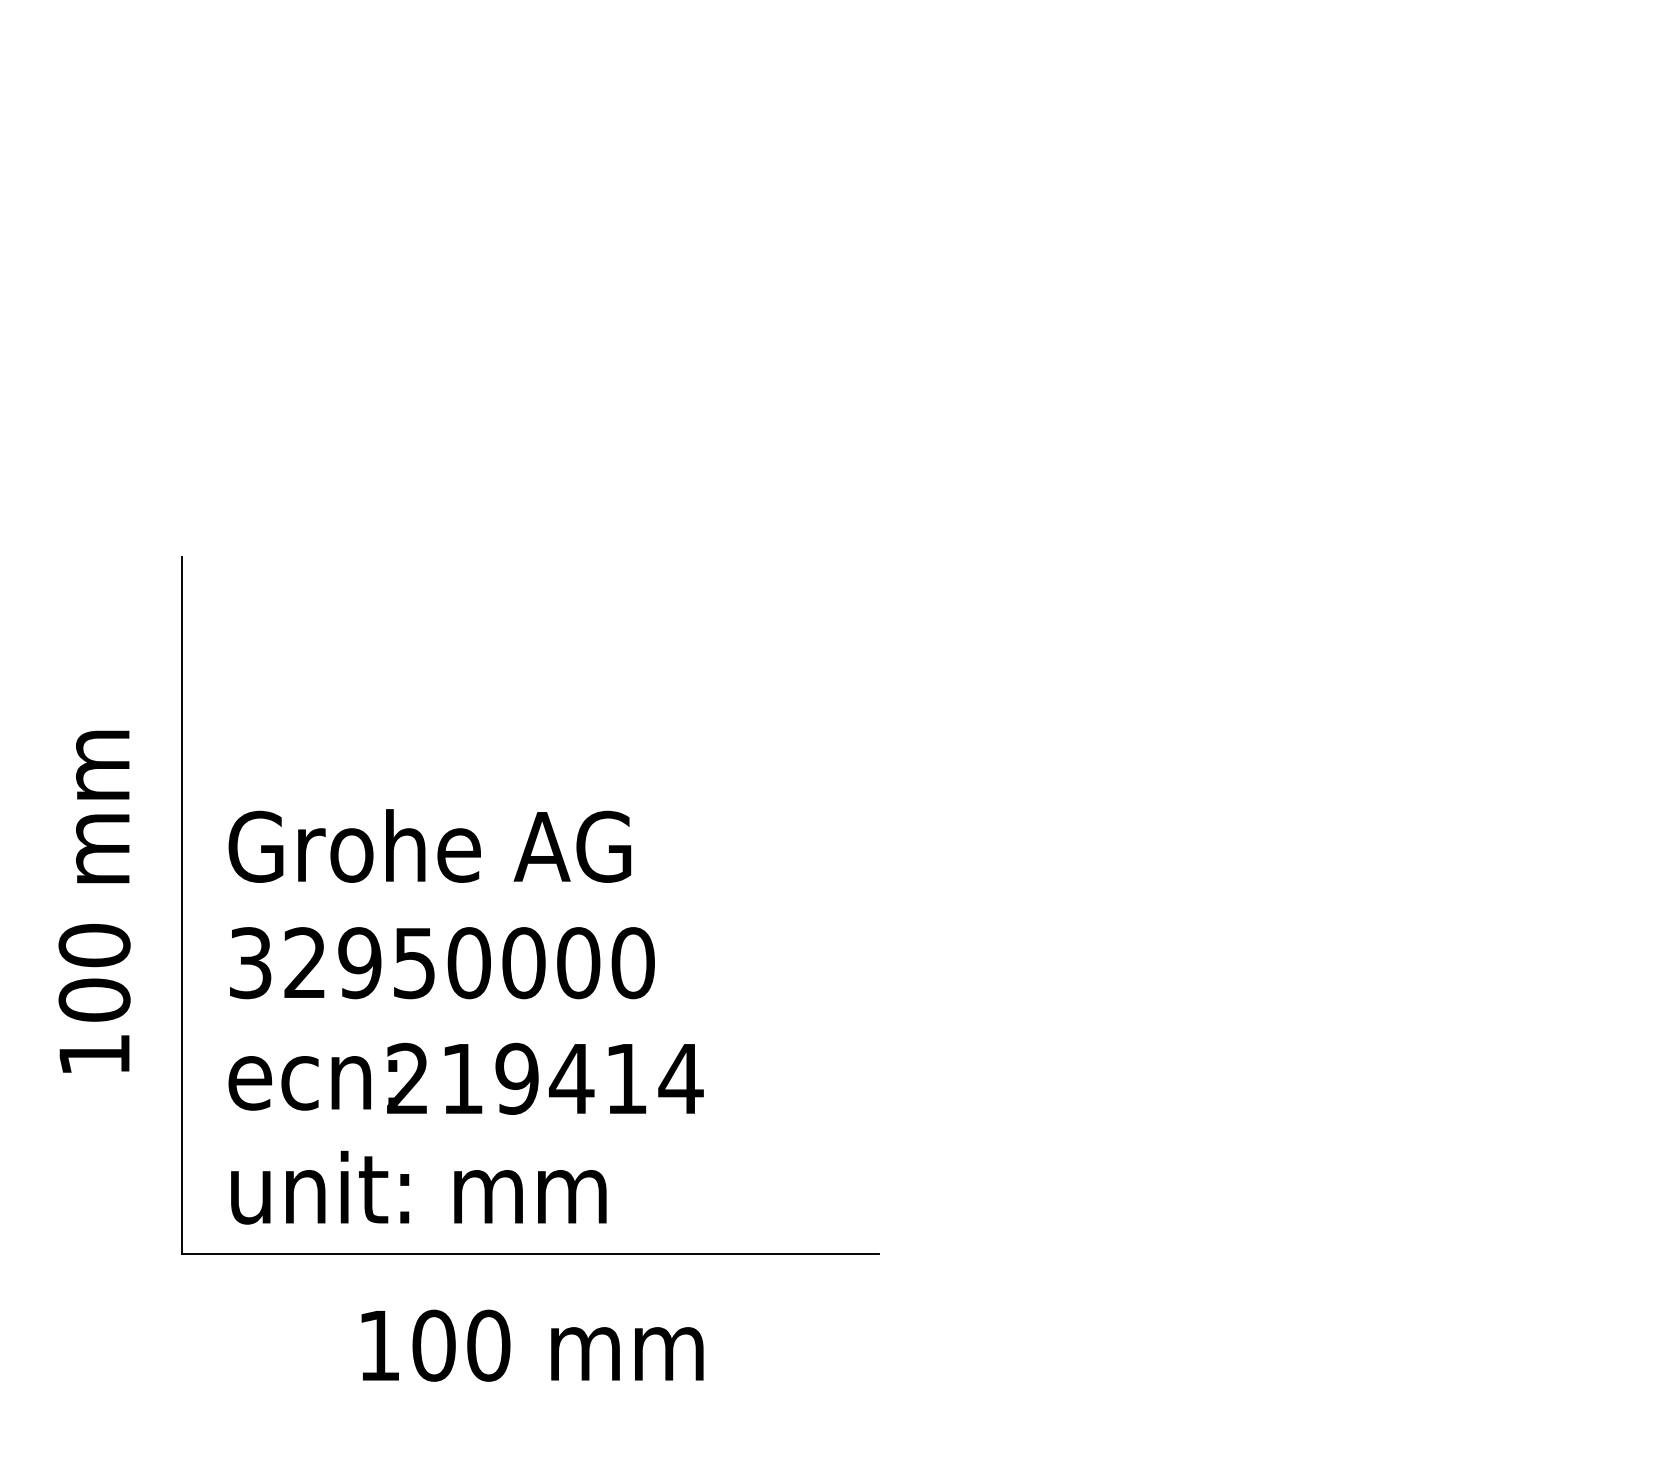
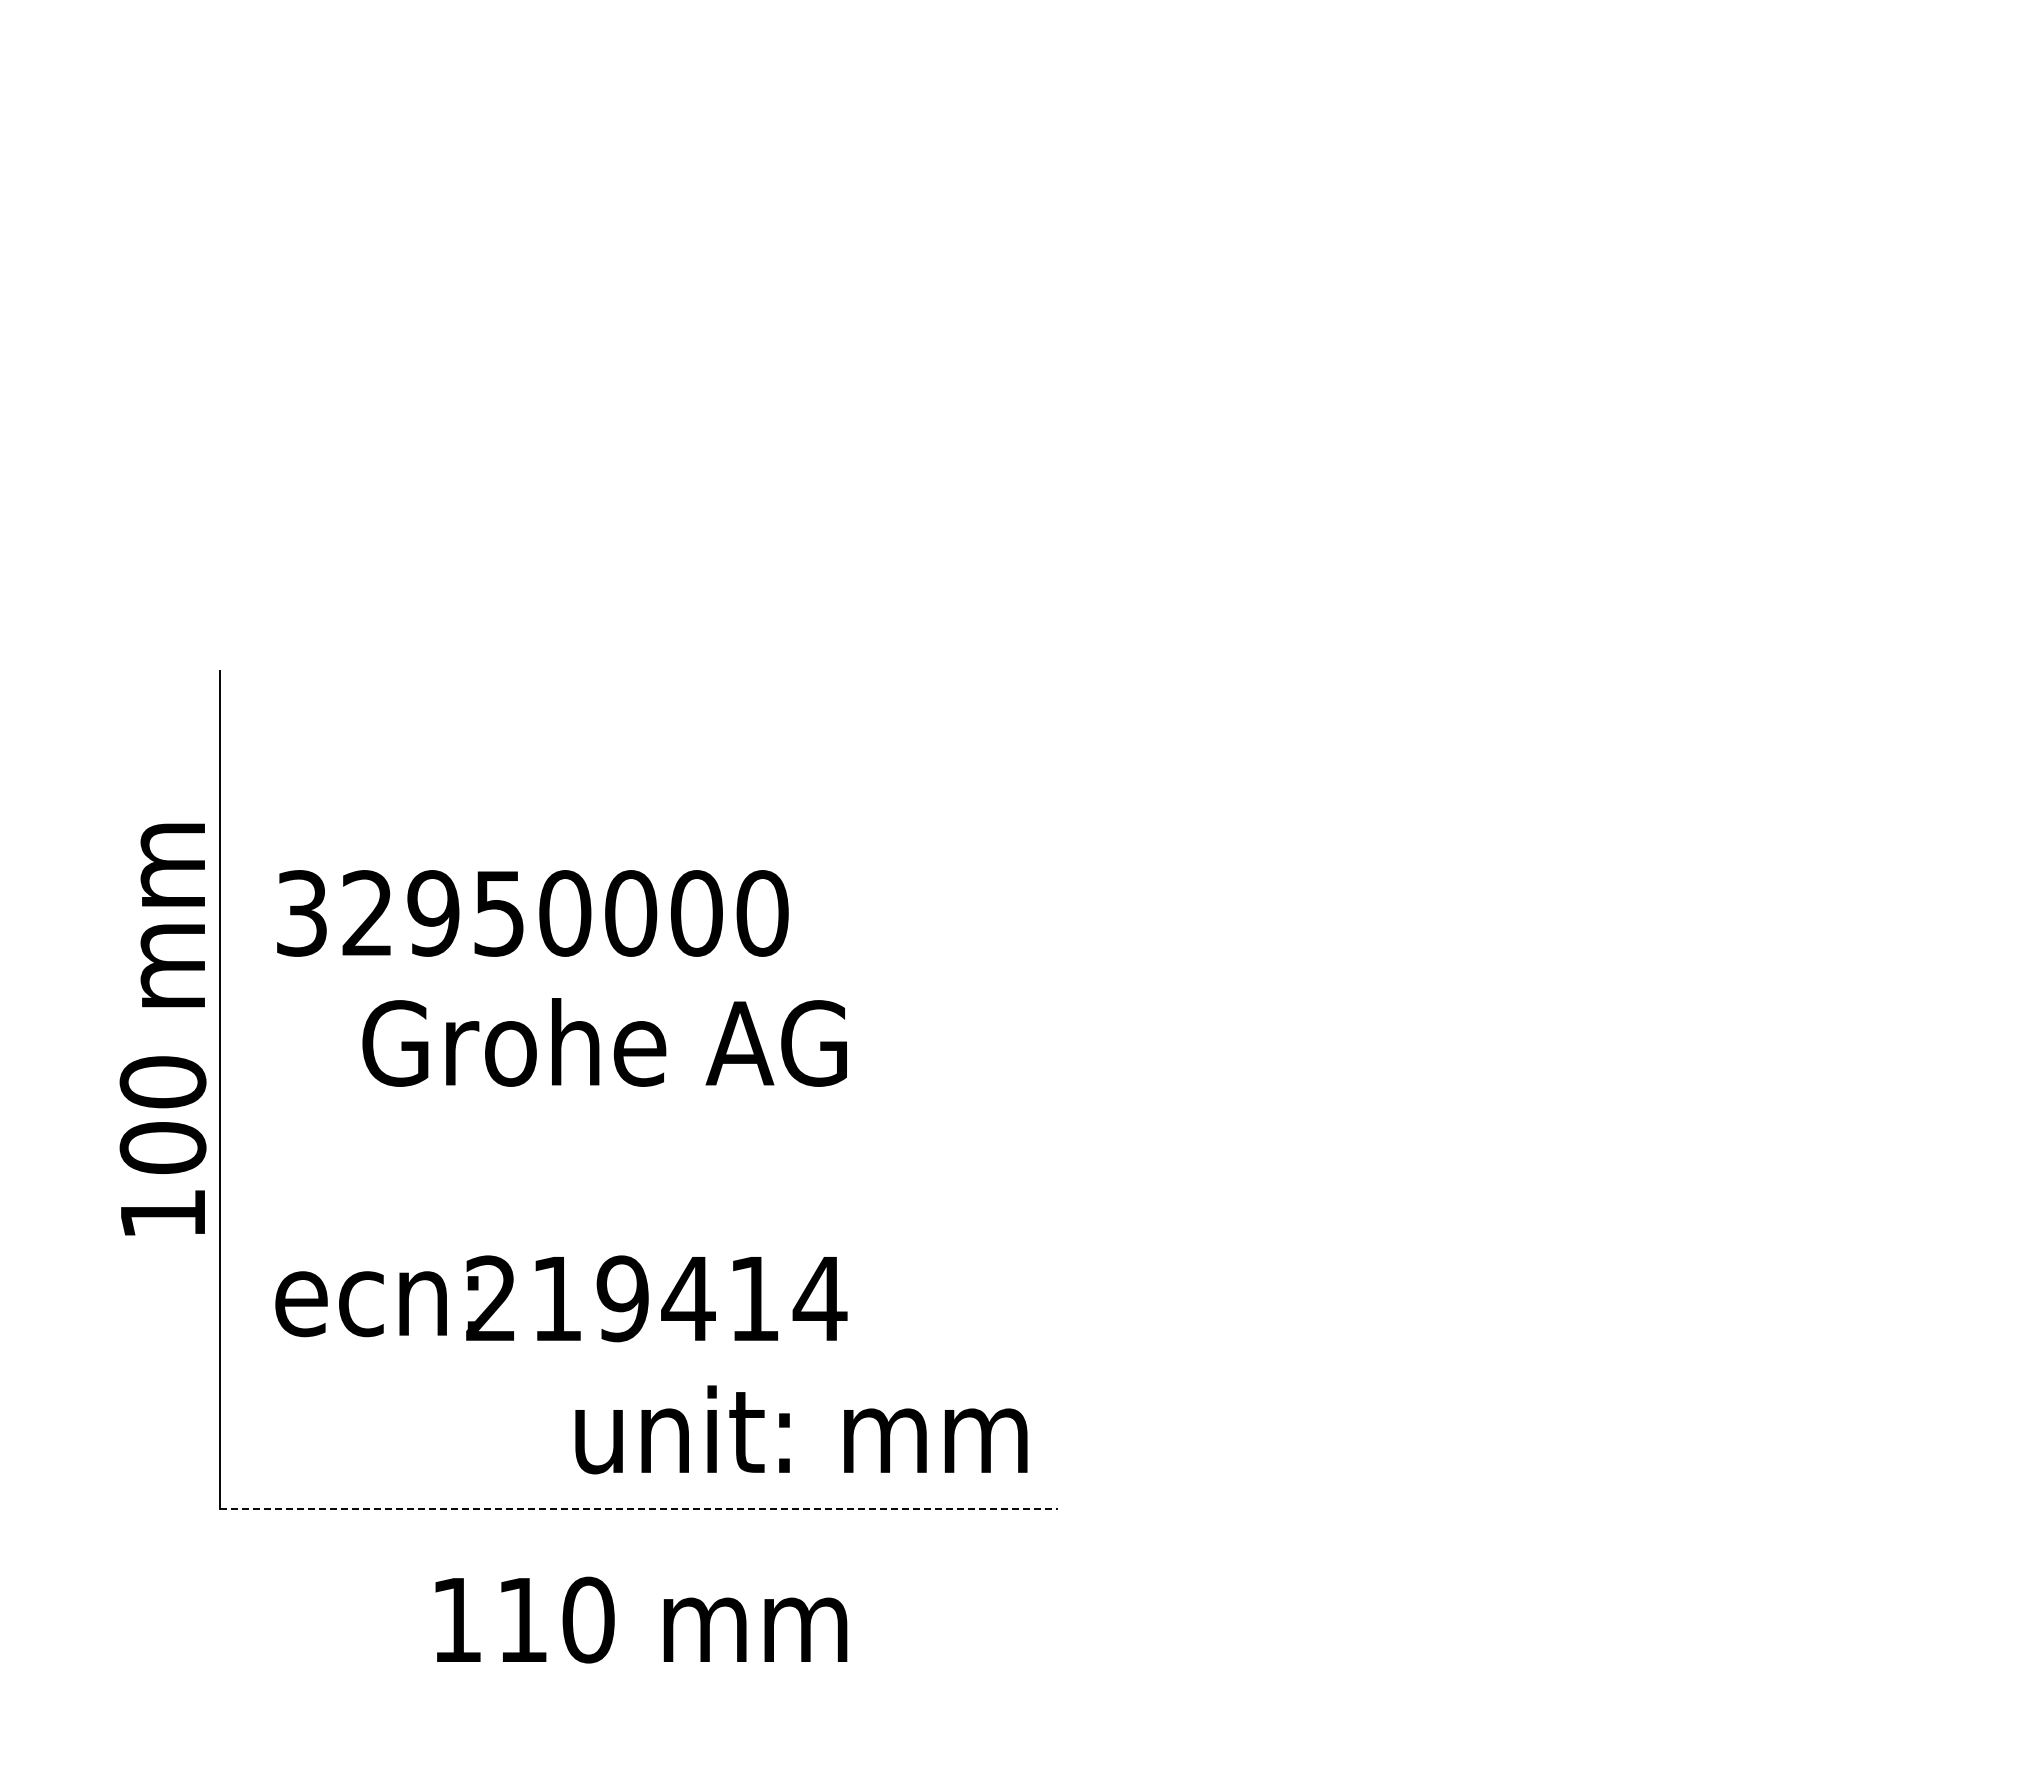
text: (429, 846) -> (604, 1042), moved
text: (94, 901) -> (162, 1029), moved
text: (442, 963) -> (532, 913), moved
text: (418, 1187) -> (801, 1429), moved
line: (531, 1253) -> (639, 1509), solid -> dashed
text: (433, 1345) -> (522, 1619), 100 -> 110

